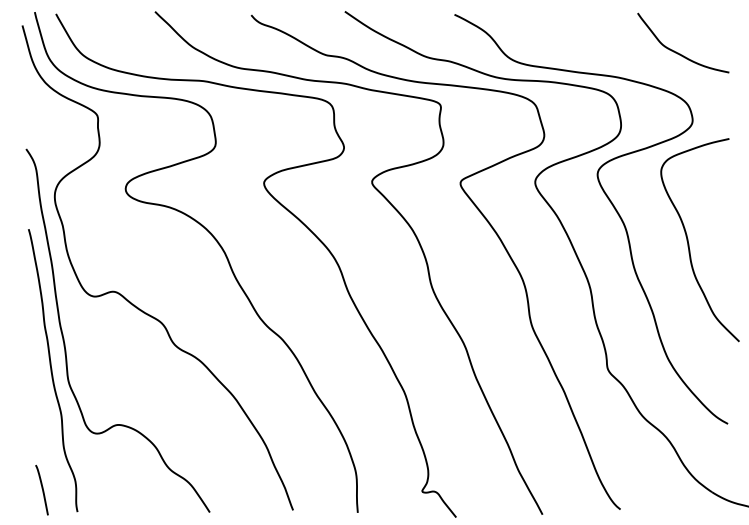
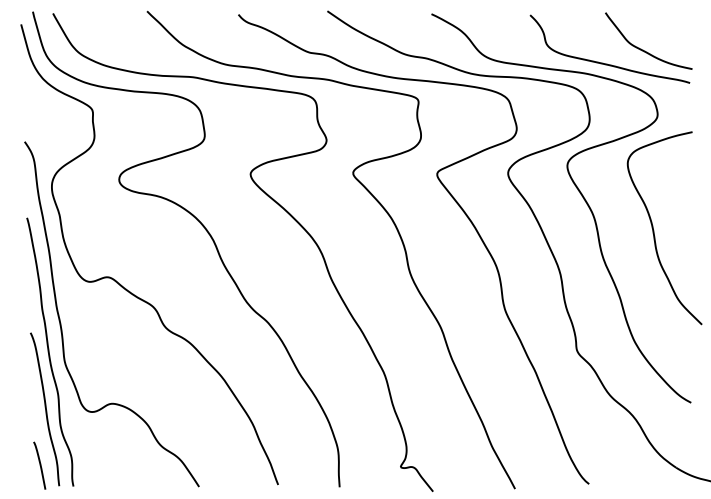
curve: (638, 66) -> (606, 63), added
curve: (47, 430) -> (44, 409), added

